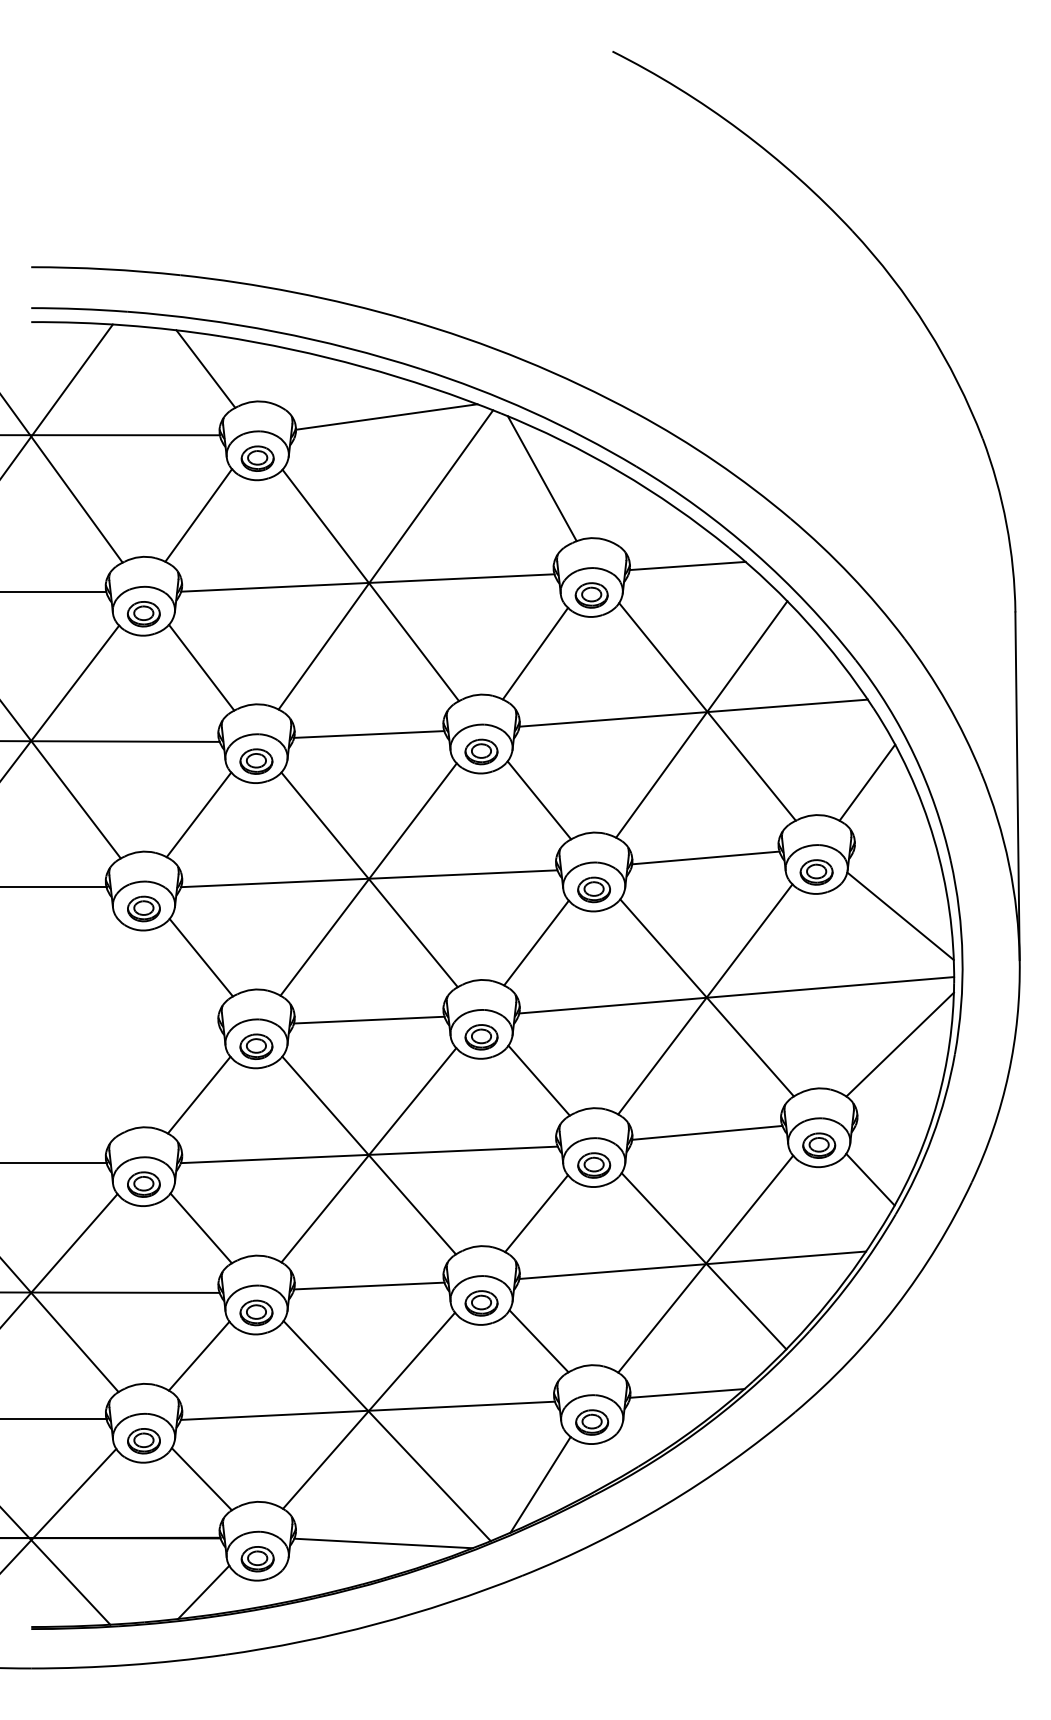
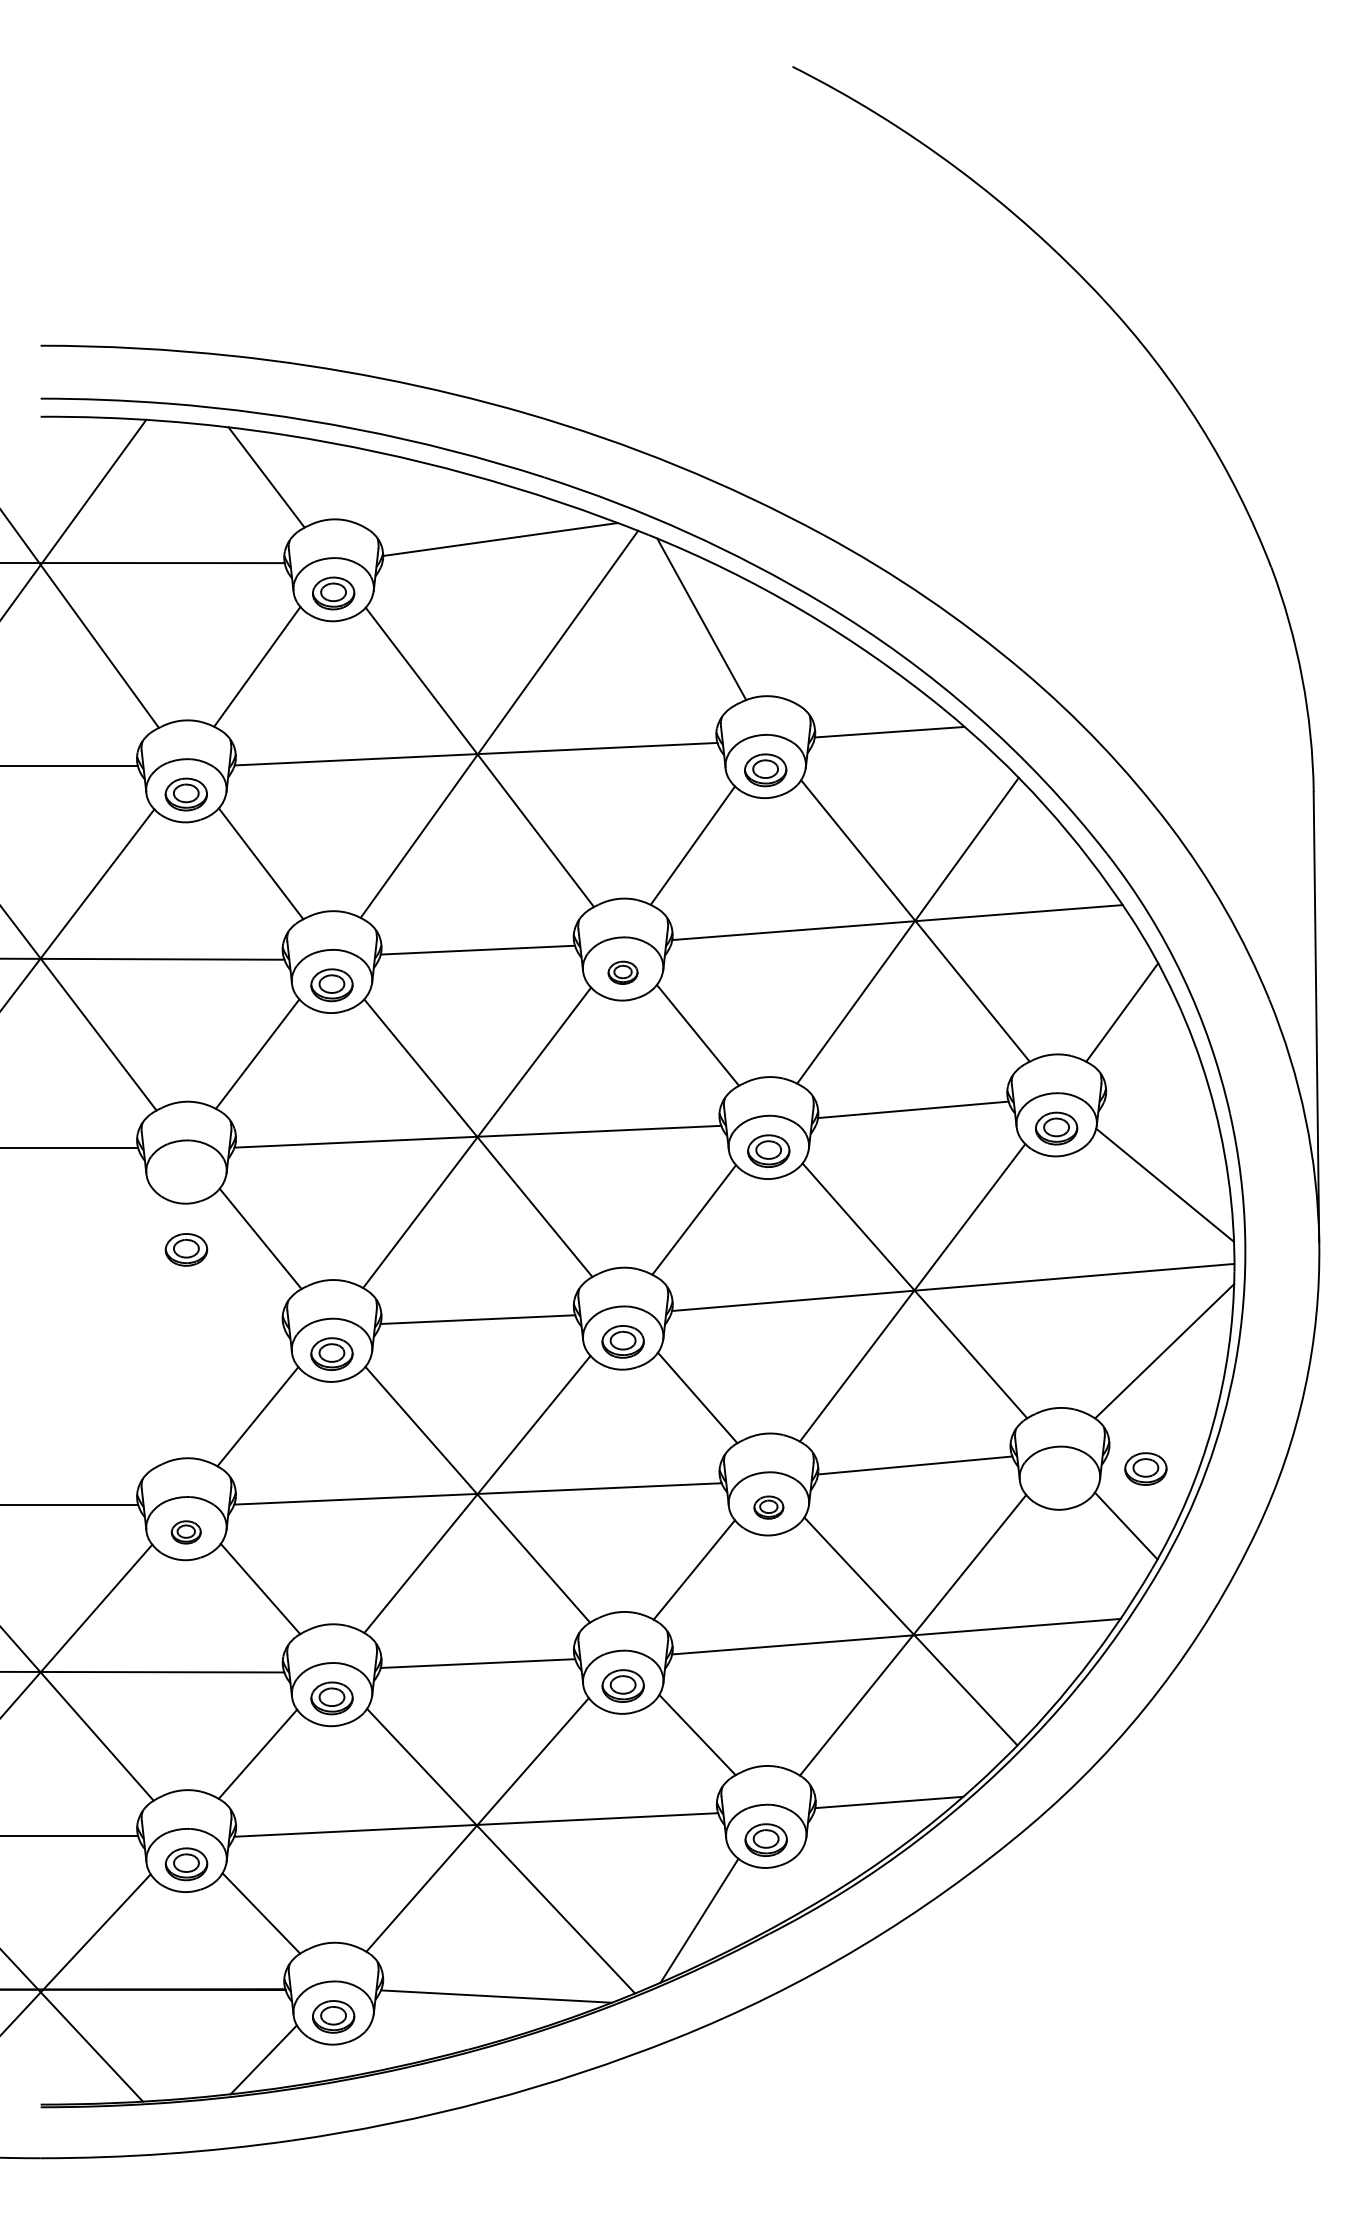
part: (481, 751) -> (622, 972), size x0.7
part: (143, 908) -> (186, 1249), moved
part: (818, 1145) -> (1145, 1468), moved
part: (593, 1165) -> (768, 1507), size x0.7
part: (143, 1184) -> (185, 1532), size x0.7

